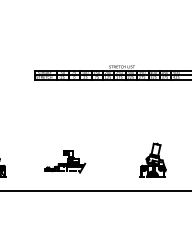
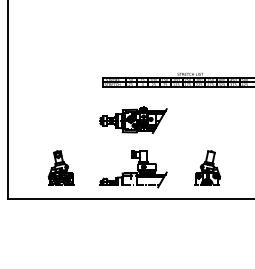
part: (65, 112) -> (133, 119), added
part: (153, 159) -> (207, 167), moved
part: (65, 161) -> (133, 169), size x1.67

